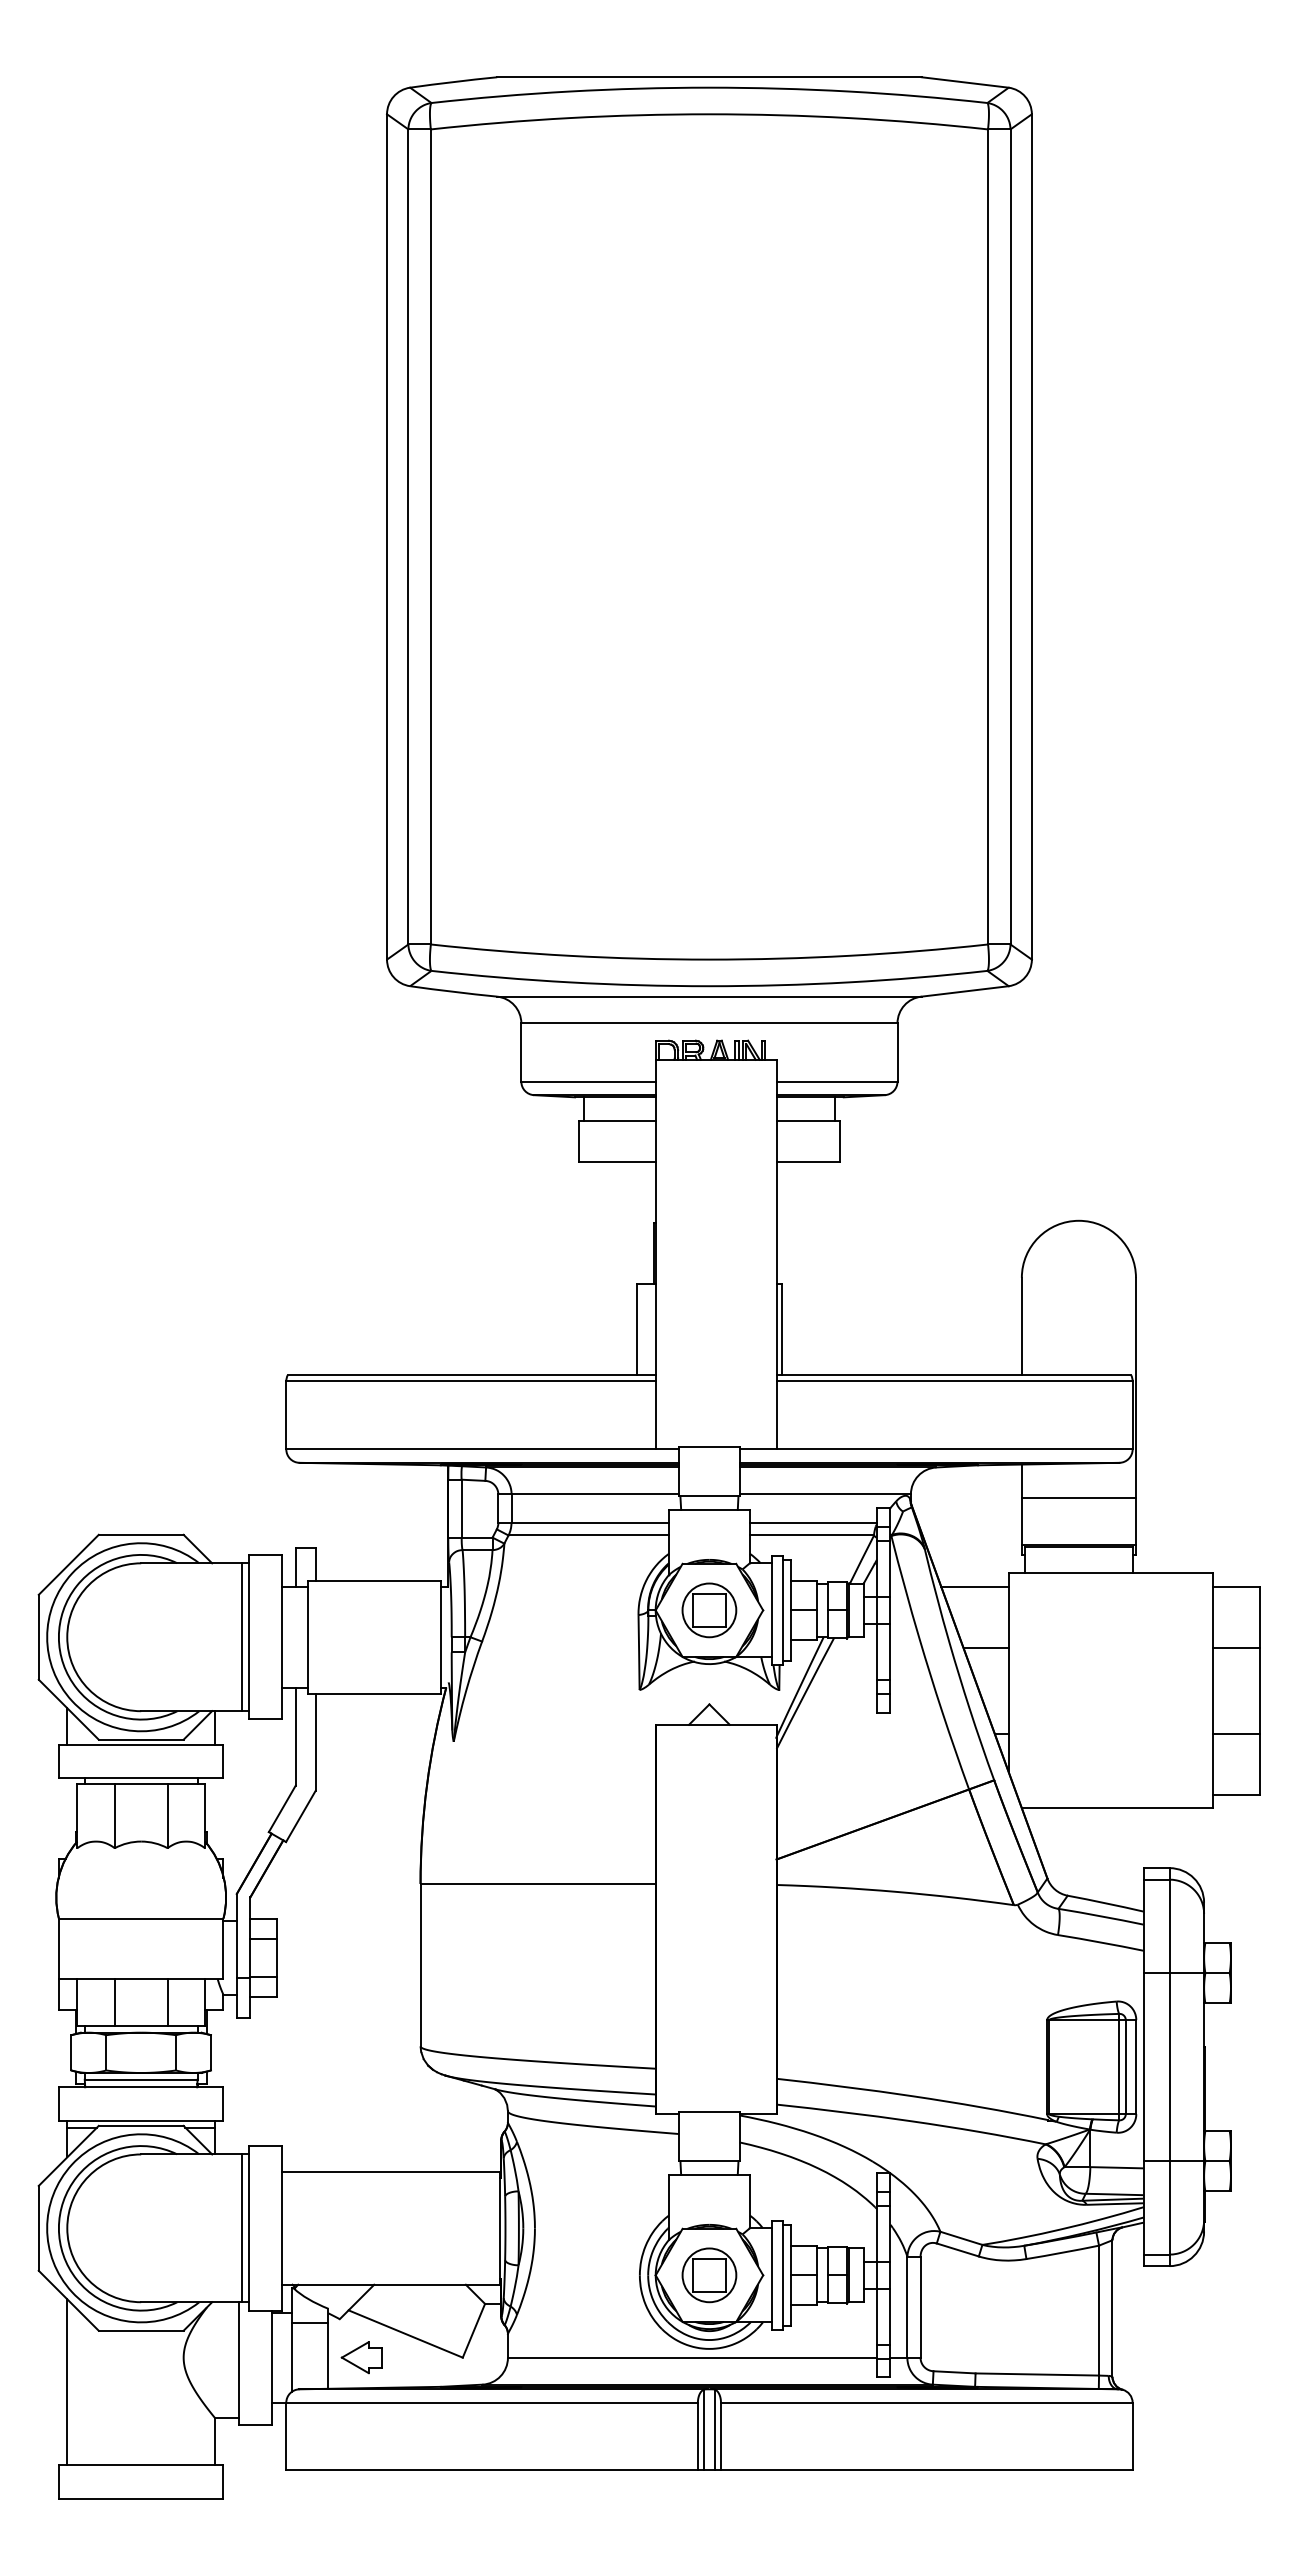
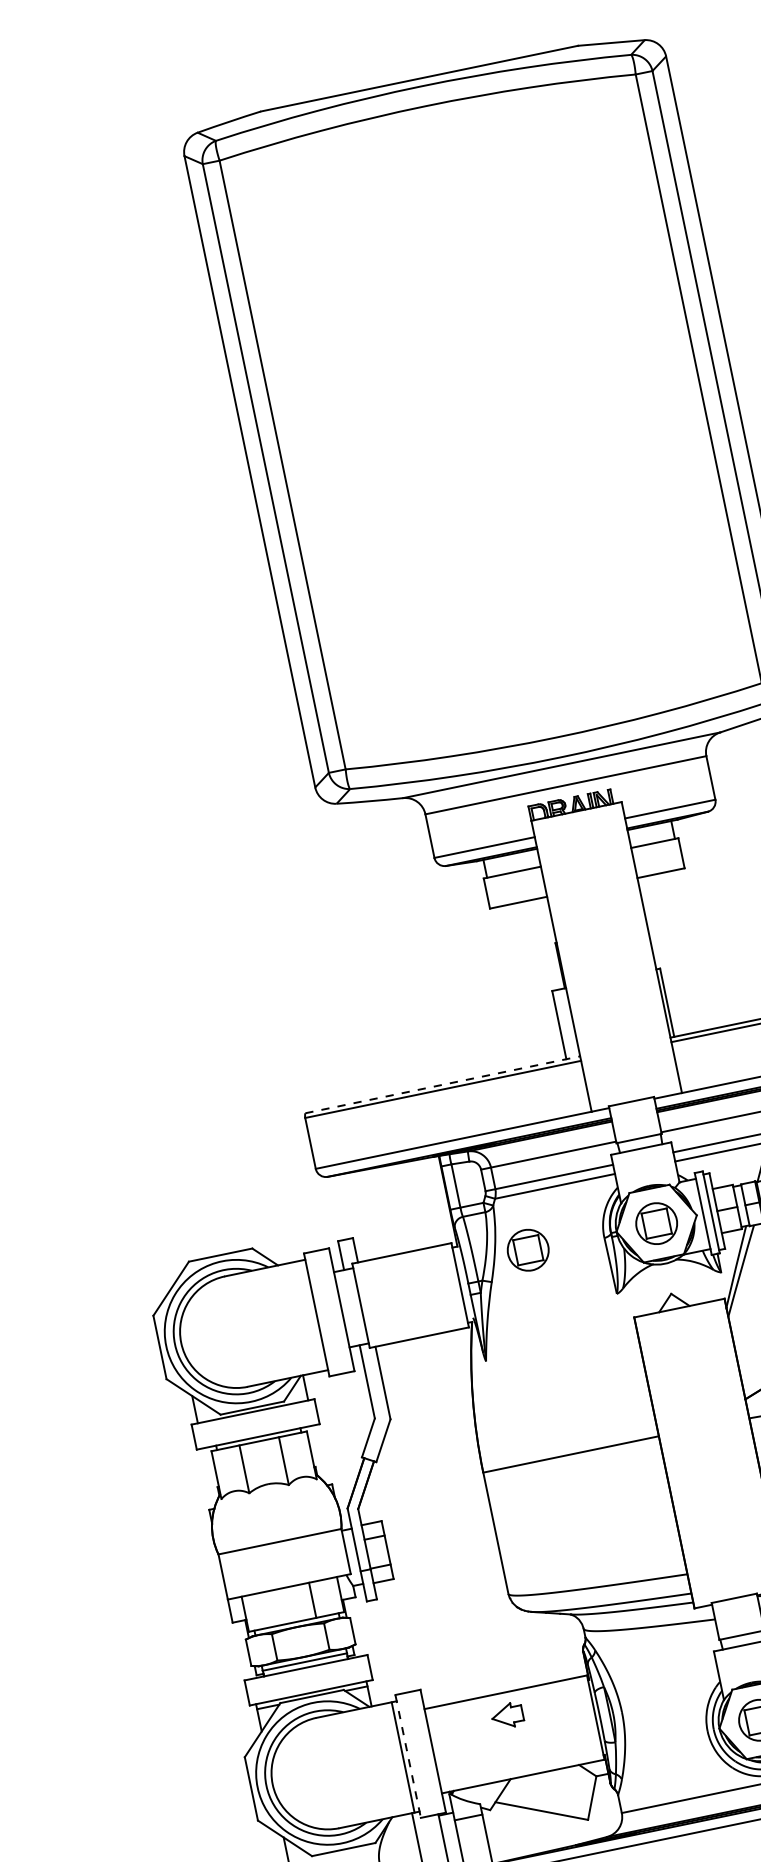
line: (471, 1375) -> (442, 1085), solid -> dashed
part: (537, 1610) -> (528, 1250), added
line: (241, 1637) -> (311, 1316), removed
line: (114, 2002) -> (273, 1608), removed
line: (248, 2228) -> (408, 1756), solid -> dashed
part: (361, 2357) -> (507, 1715), moved

